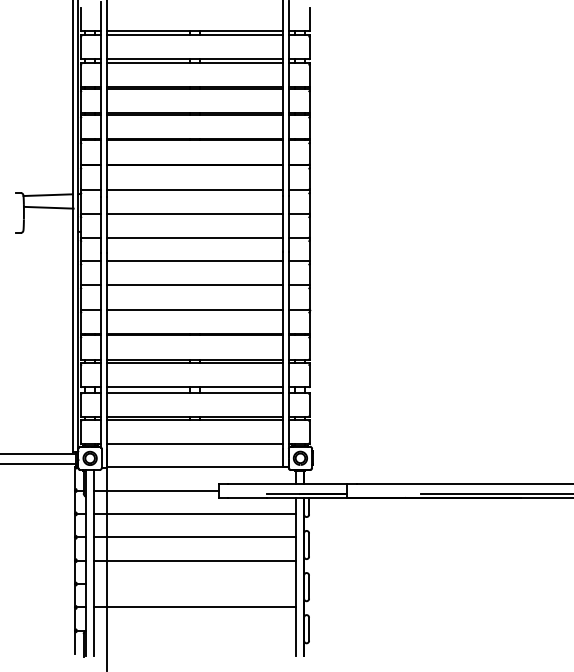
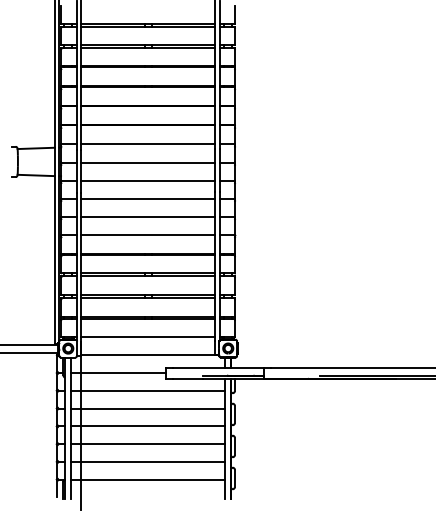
line: (48, 207) -> (35, 175), moved
line: (194, 584) -> (147, 444), added
line: (194, 630) -> (147, 479), added

